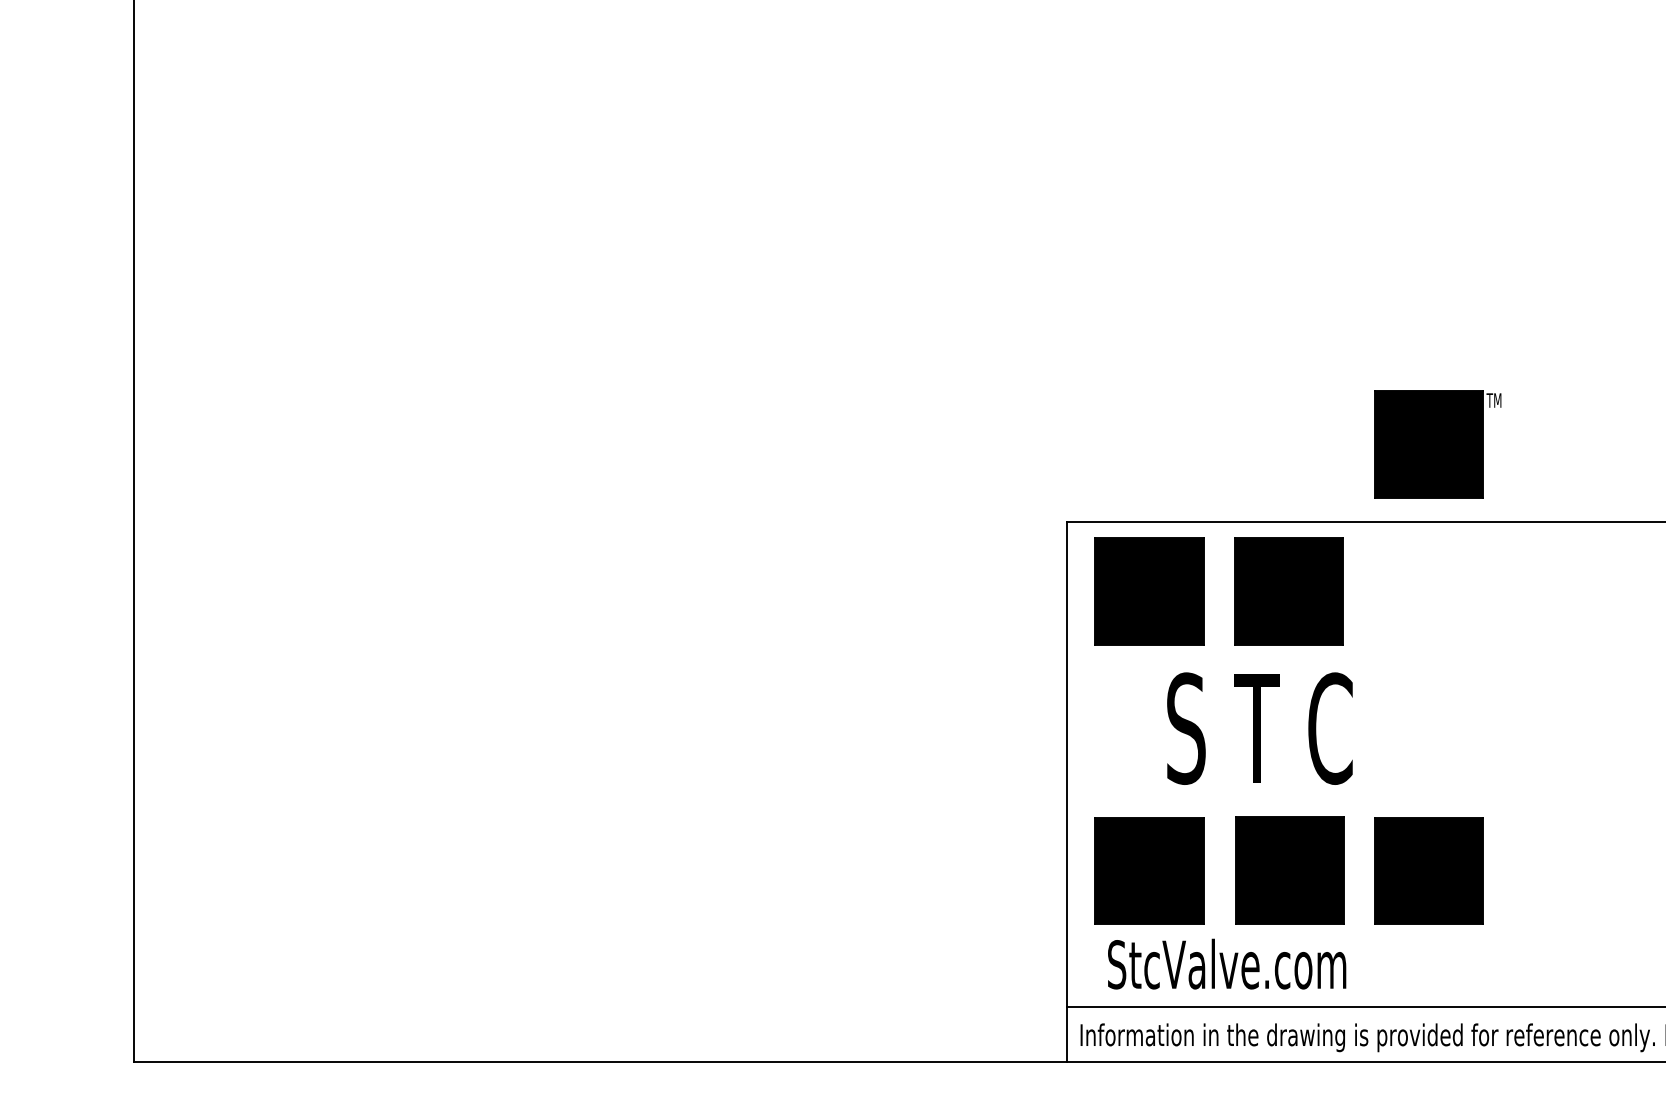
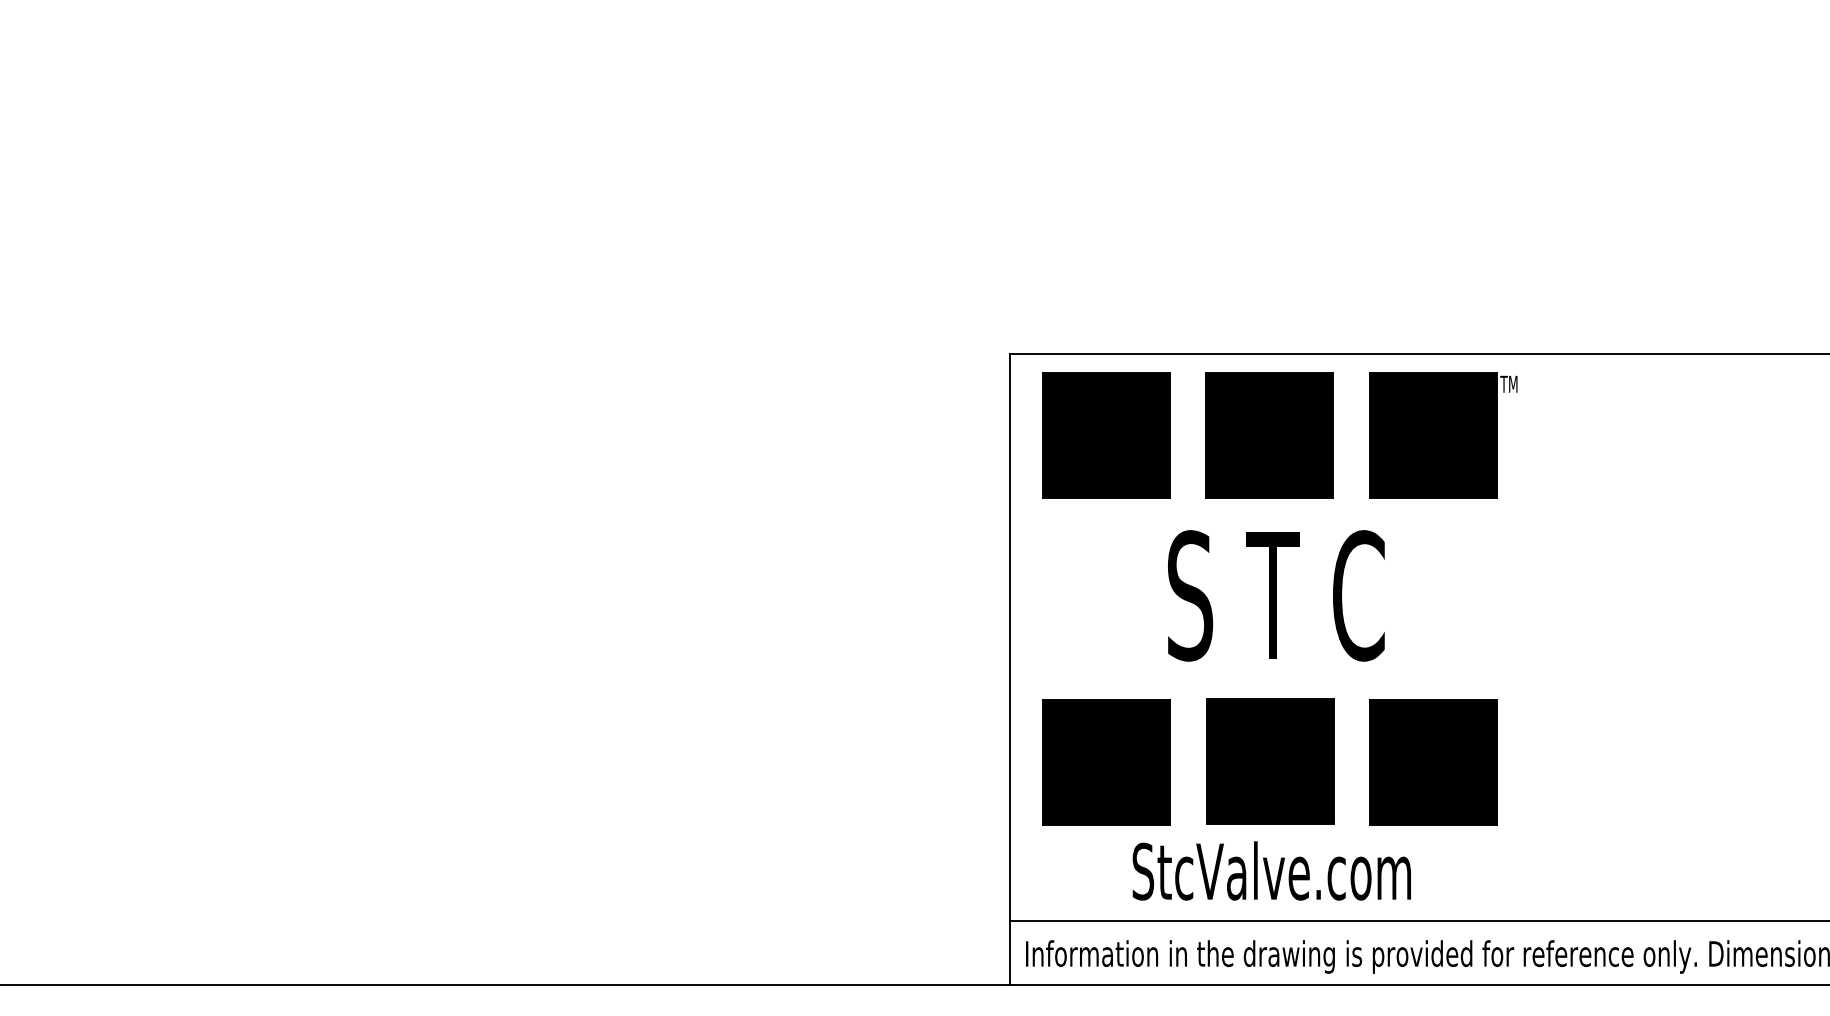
part: (1437, 444) -> (1442, 435), moved
text: (1259, 728) -> (1275, 595), moved
text: (1227, 963) -> (1272, 870), moved

